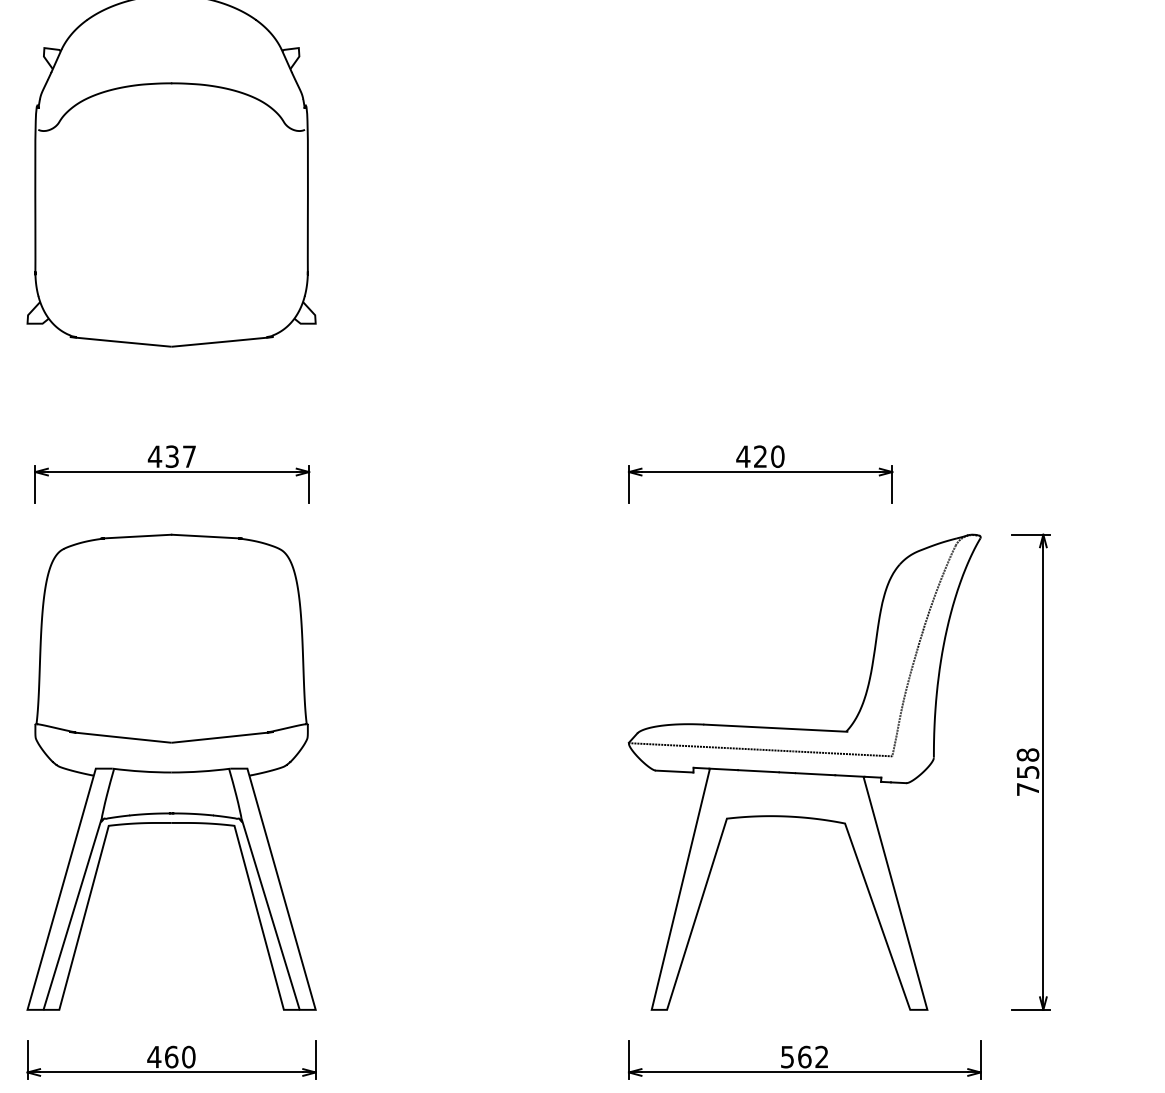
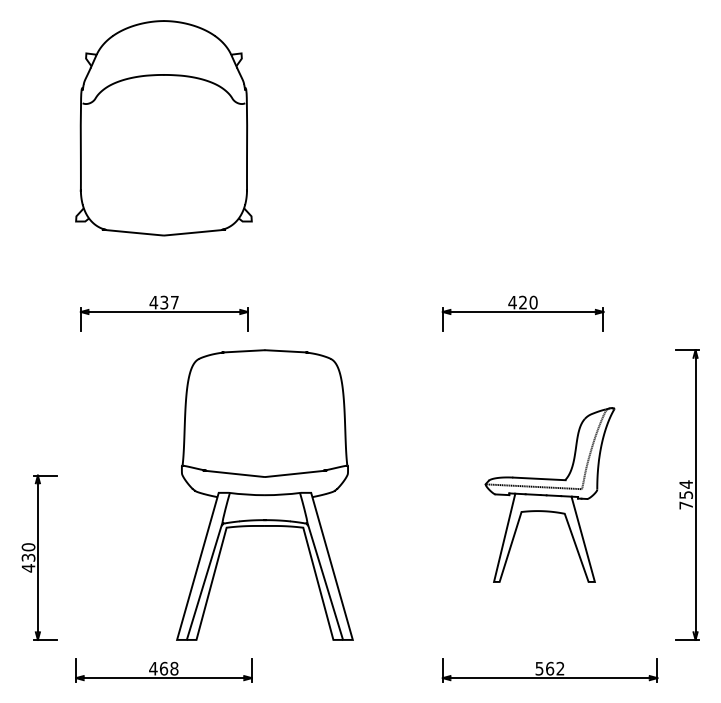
text: (1028, 754) -> (686, 484), 758 -> 754
part: (170, 771) -> (264, 494), moved
part: (803, 771) -> (549, 494), size x0.6
text: (188, 1056) -> (174, 668), 460 -> 468

